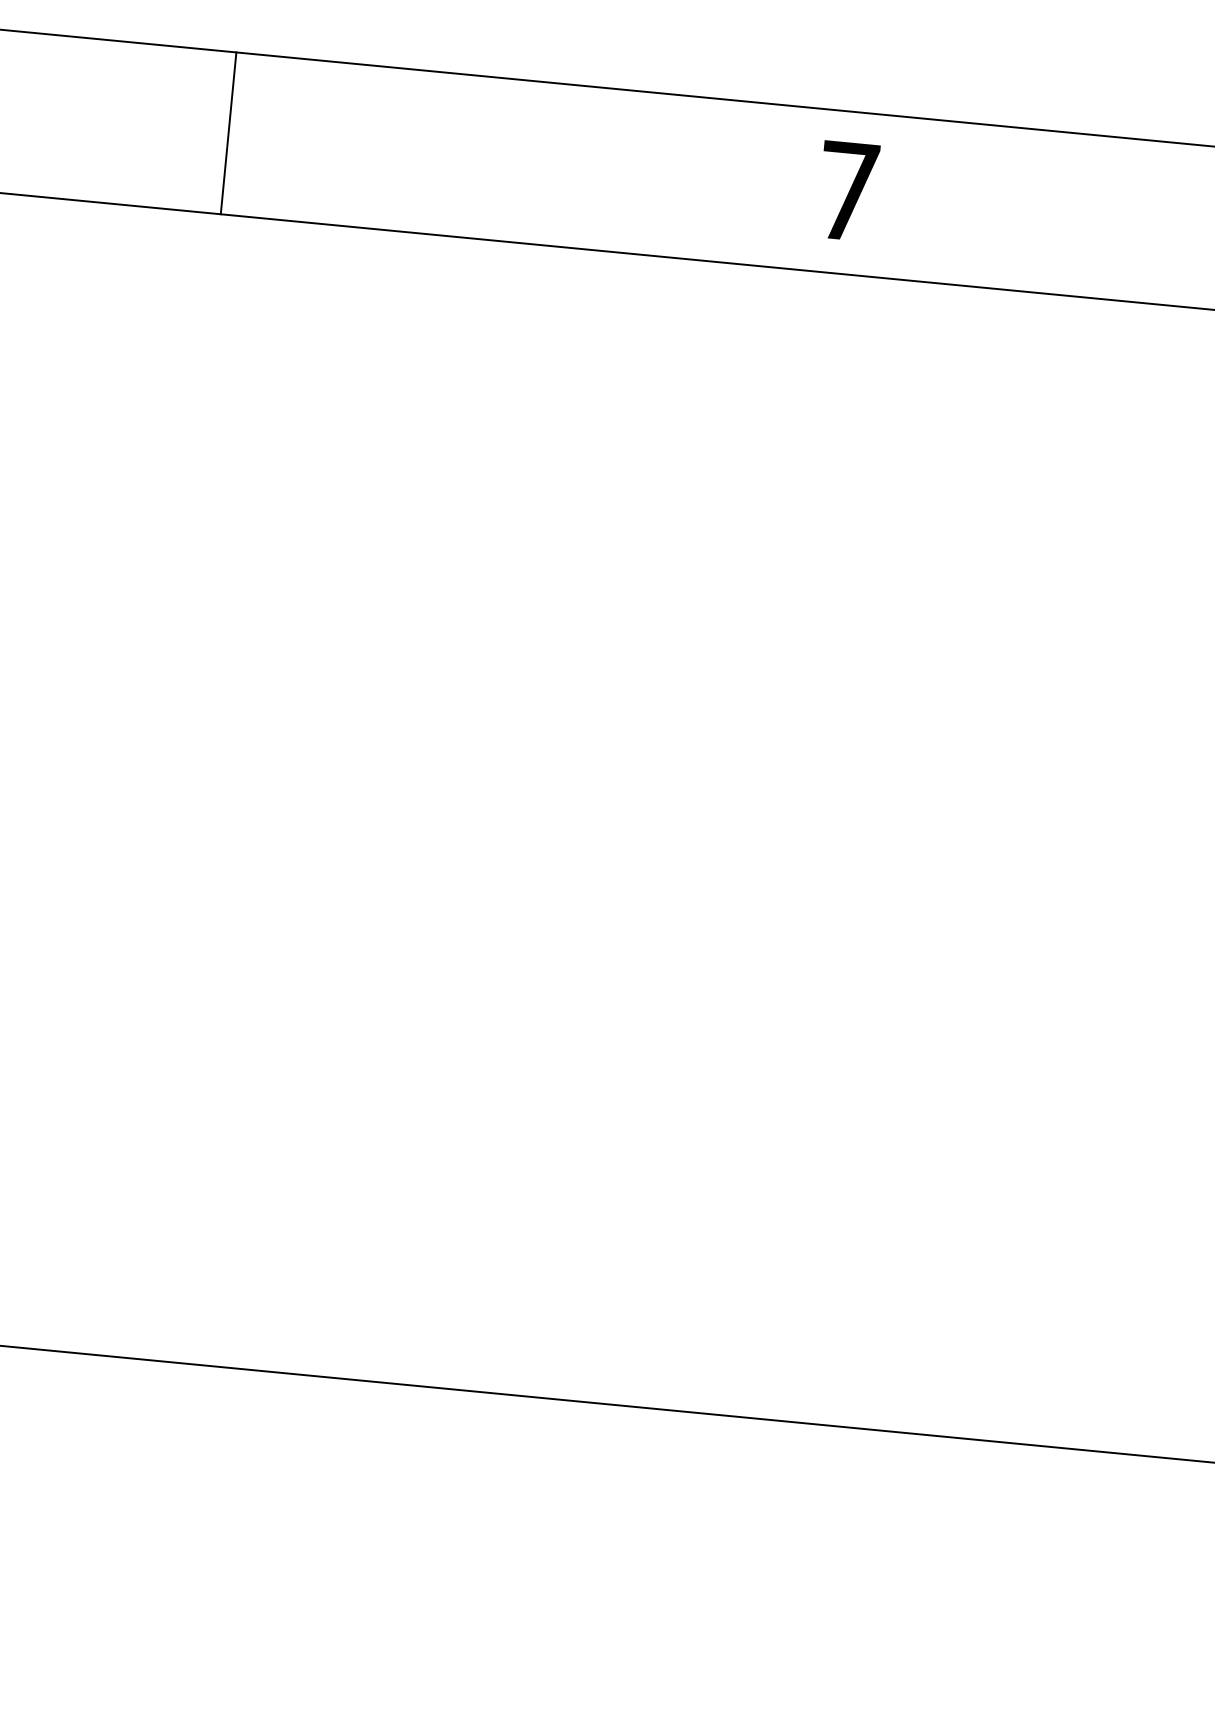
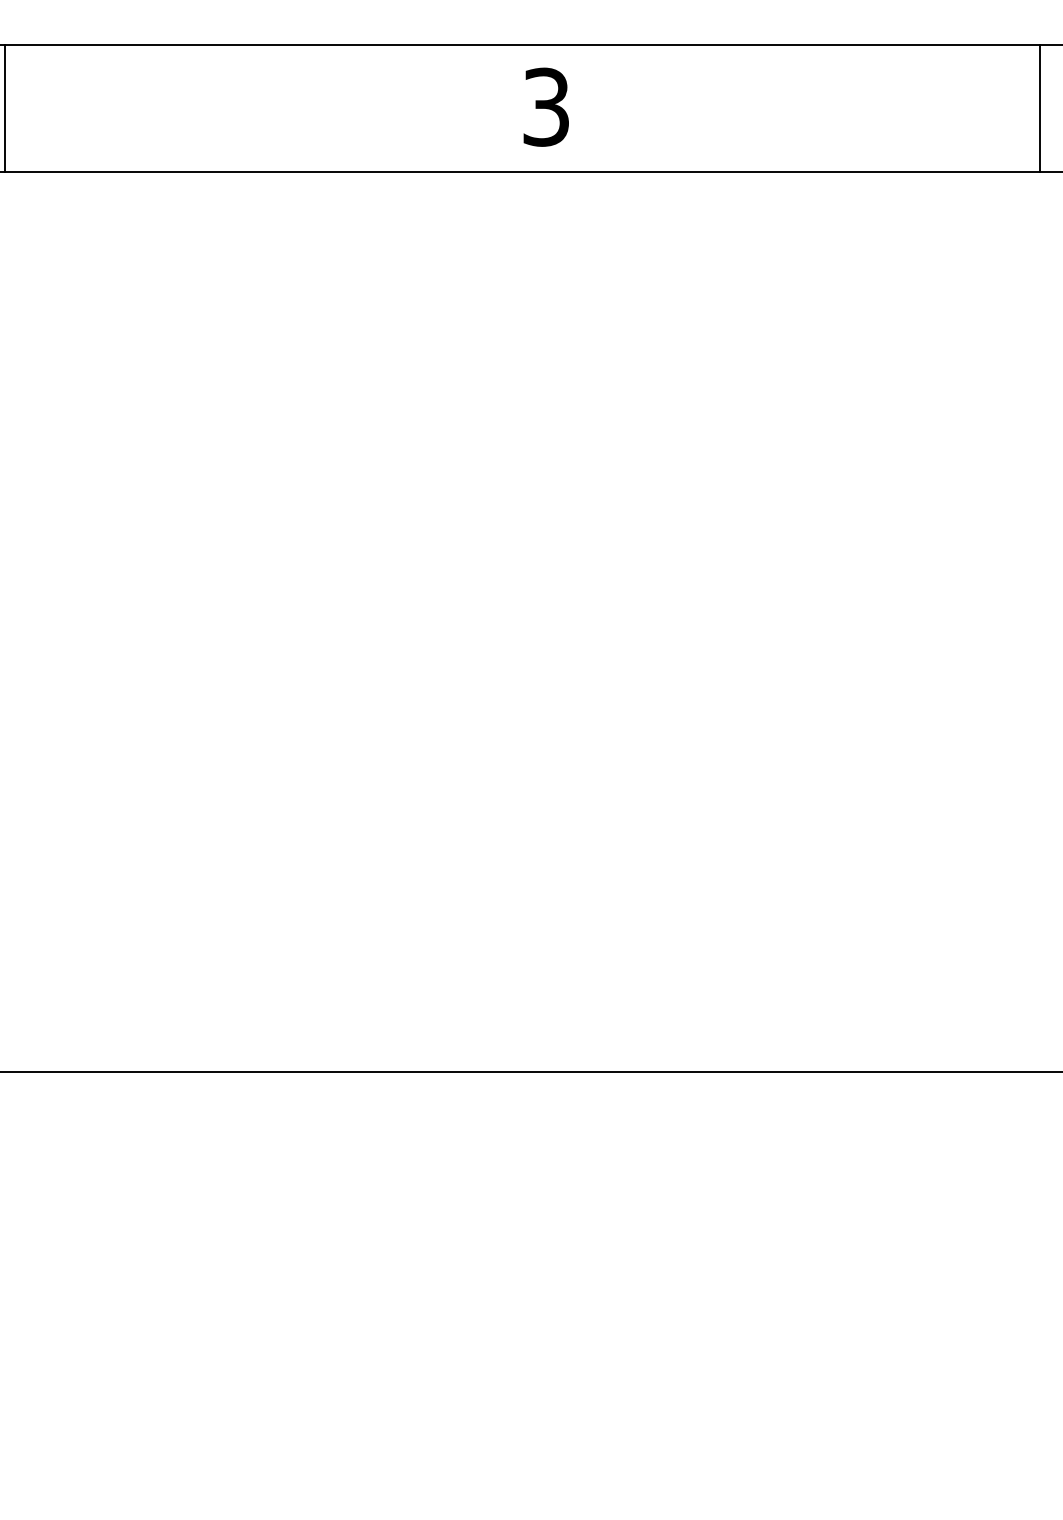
line: (228, 133) -> (4, 108), moved
text: (847, 190) -> (545, 106), 7 -> 3

